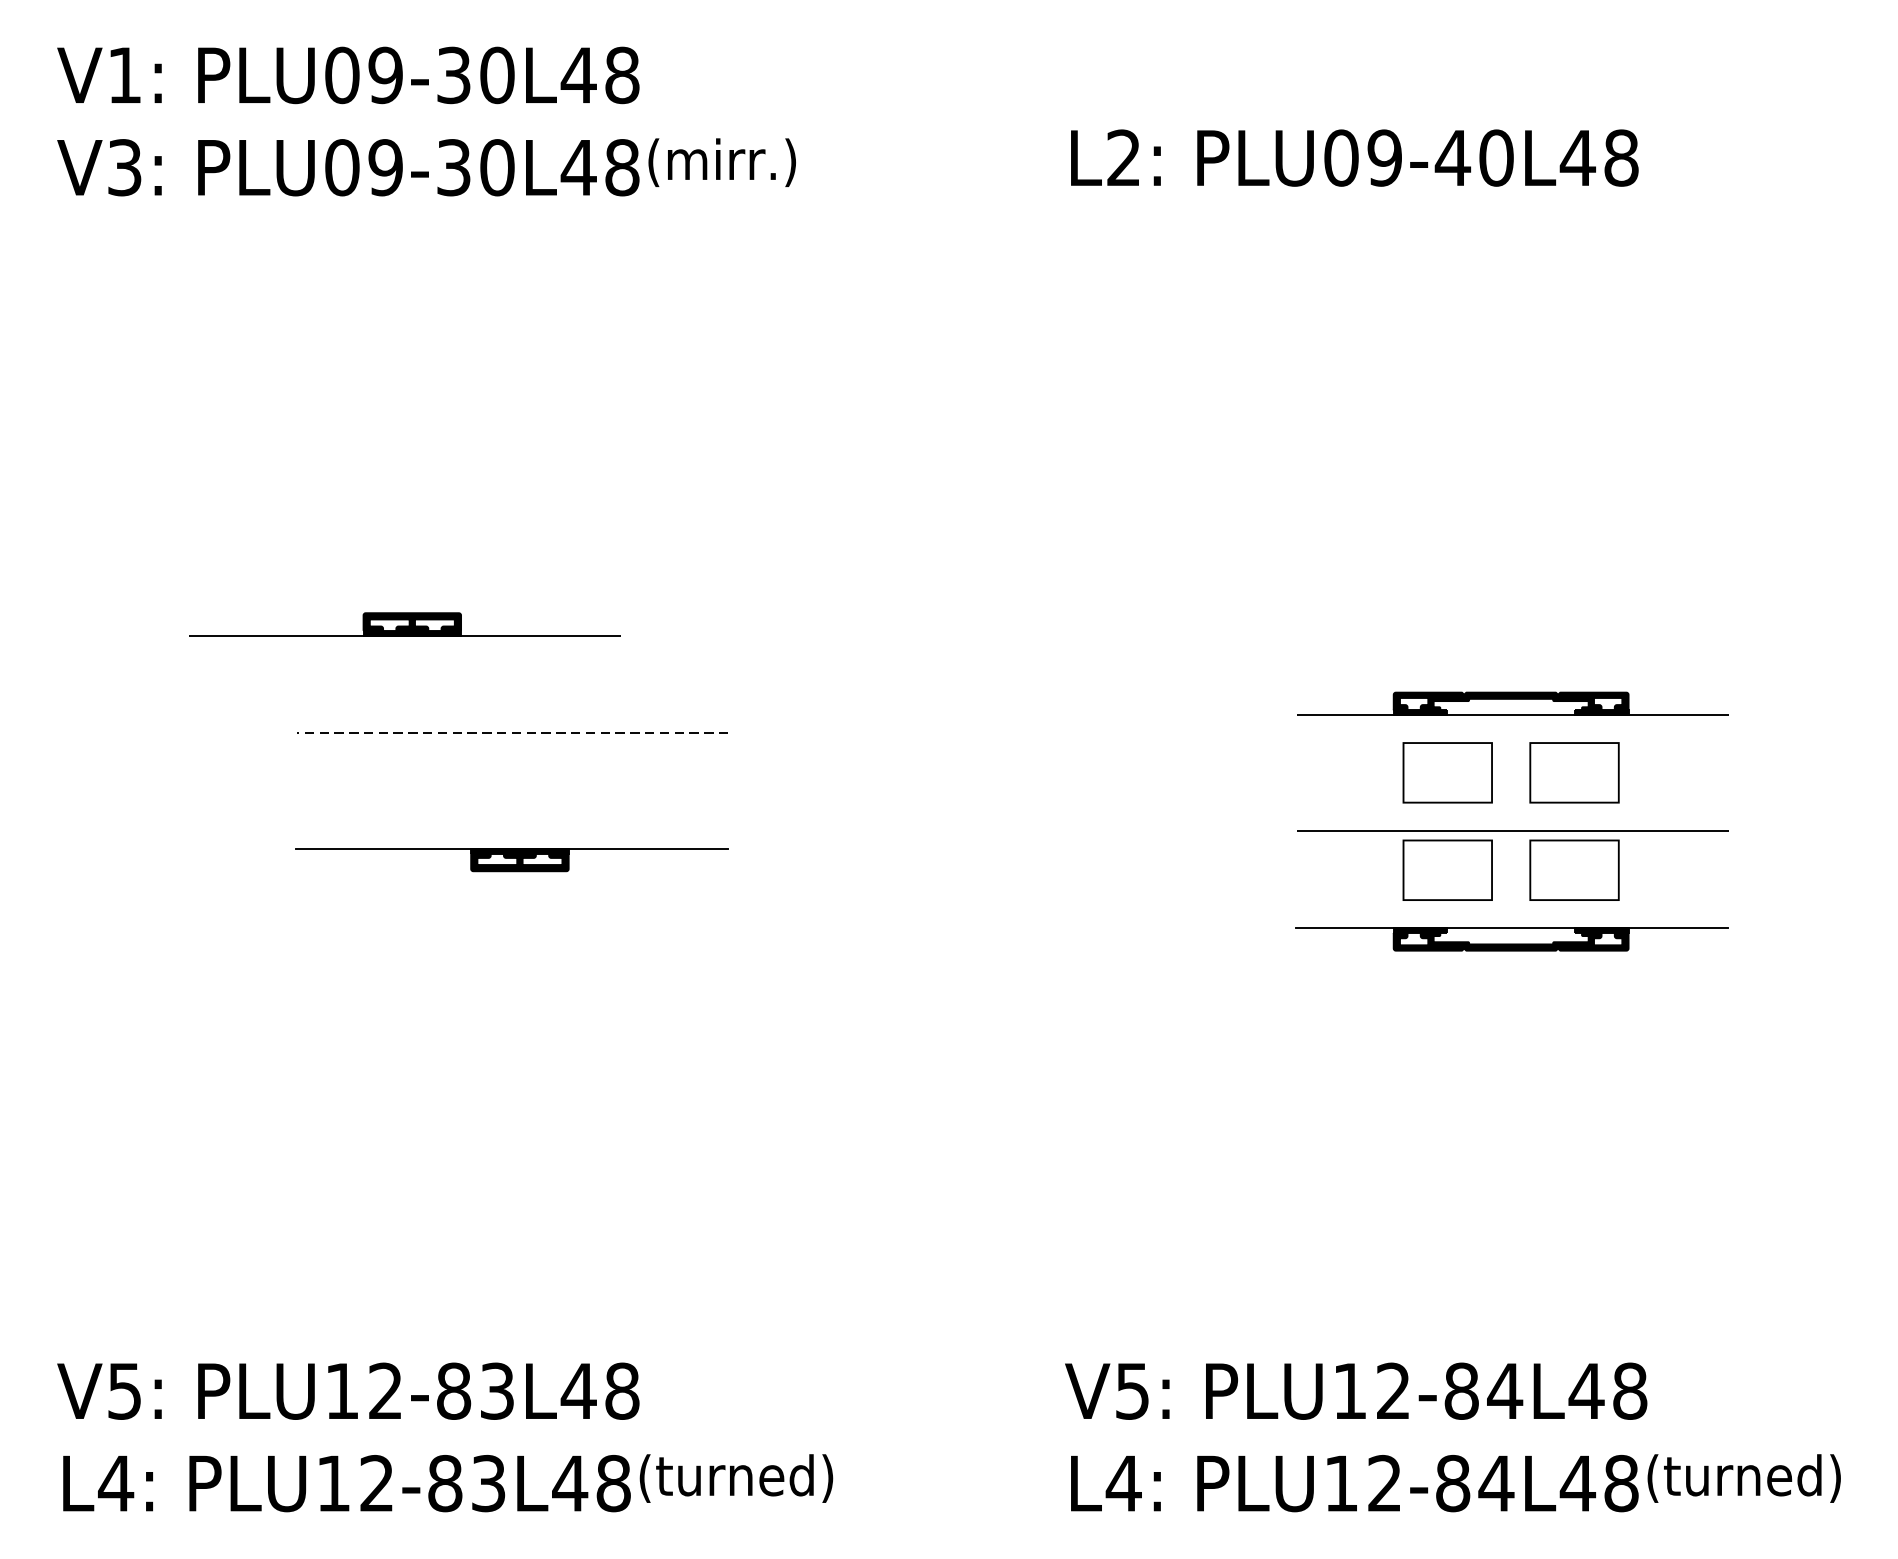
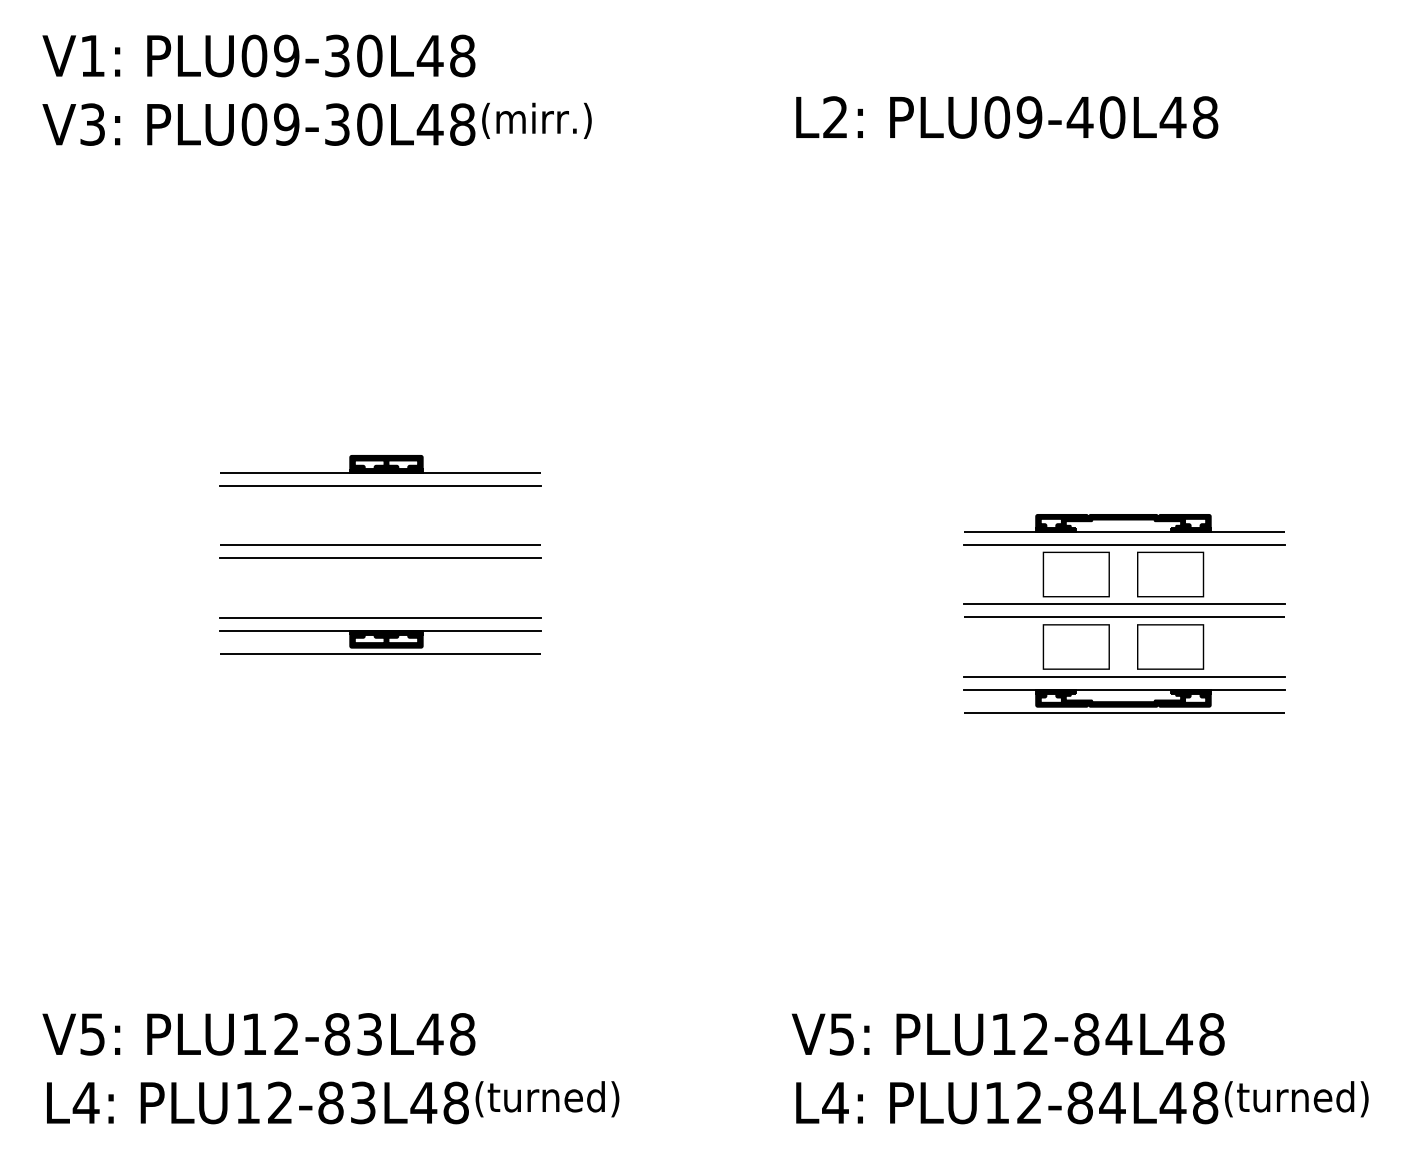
part: (404, 624) -> (380, 464), moved
line: (511, 653) -> (380, 485), added
line: (1512, 732) -> (1124, 544), added
line: (511, 733) -> (380, 545), dashed -> solid
line: (511, 751) -> (380, 558), added
line: (1512, 813) -> (1124, 604), added
line: (511, 830) -> (380, 617), added
line: (511, 879) -> (380, 653), added
line: (1512, 909) -> (1124, 676), added
line: (1512, 958) -> (1124, 712), added

